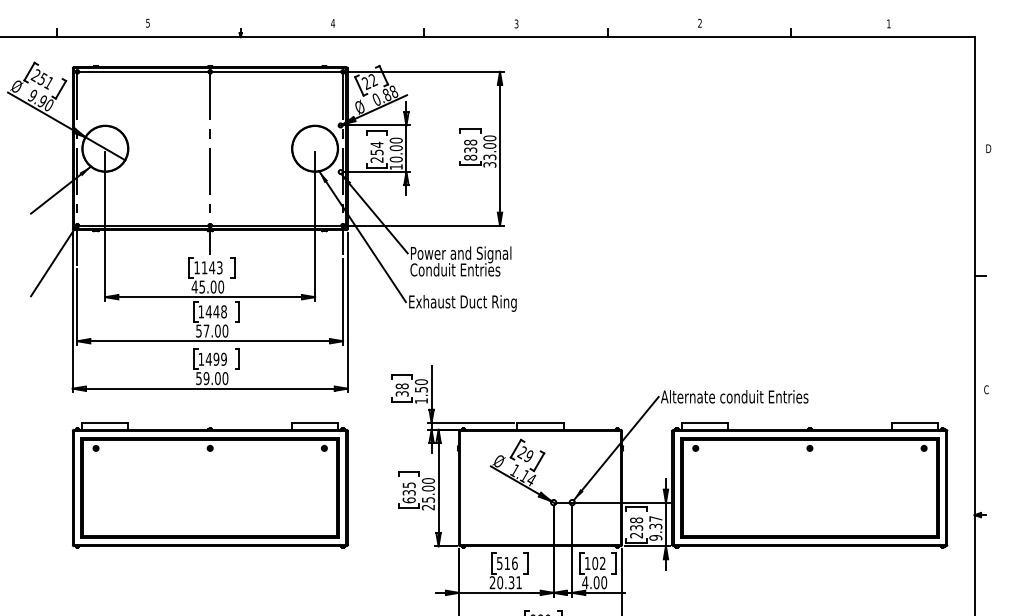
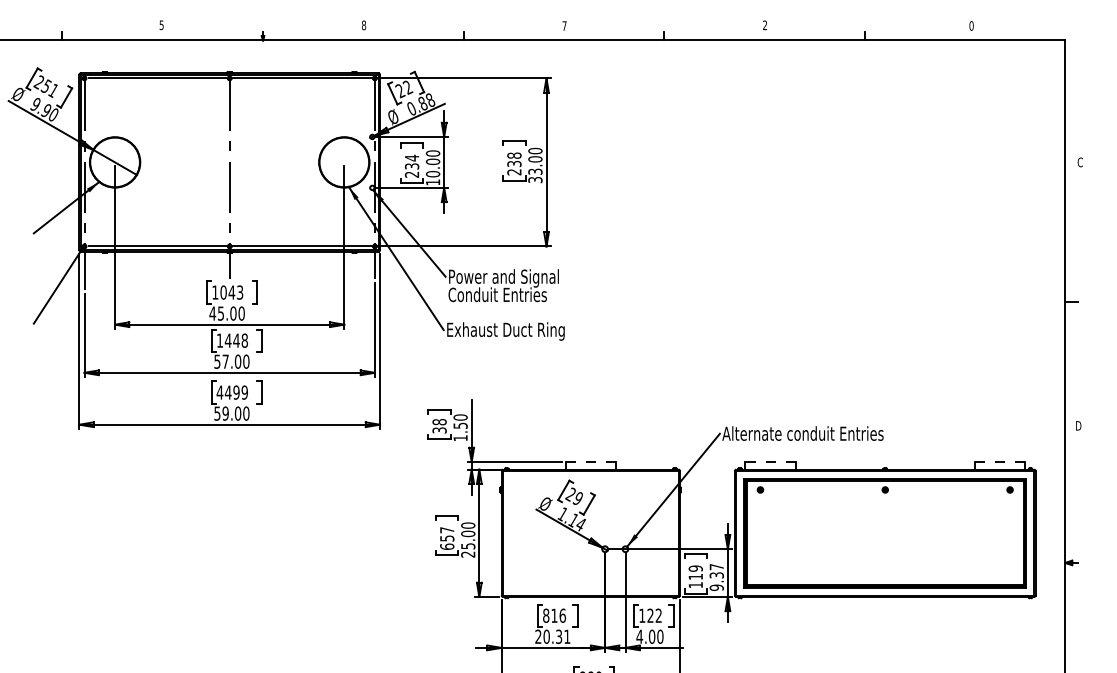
text: (332, 23) -> (363, 25), 4 -> 8
text: (516, 23) -> (564, 25), 3 -> 7
text: (888, 23) -> (971, 25), 1 -> 0
text: (988, 148) -> (1080, 162), D -> C
text: (376, 152) -> (411, 166), 254 -> 234
text: (470, 157) -> (514, 172), 838 -> 238
text: (204, 267) -> (223, 292), 1143 -> 1043
text: (200, 359) -> (219, 392), 1499 -> 4499
text: (986, 389) -> (1078, 425), C -> D
line: (541, 422) -> (591, 461), solid -> dashed
line: (705, 422) -> (771, 461), solid -> dashed
line: (915, 422) -> (1000, 461), solid -> dashed
part: (210, 485) -> (229, 530), removed
text: (409, 489) -> (447, 534), 635 -> 657
text: (636, 527) -> (695, 576), 238 -> 119
text: (500, 563) -> (546, 615), 516 -> 816
text: (595, 563) -> (650, 615), 102 -> 122

